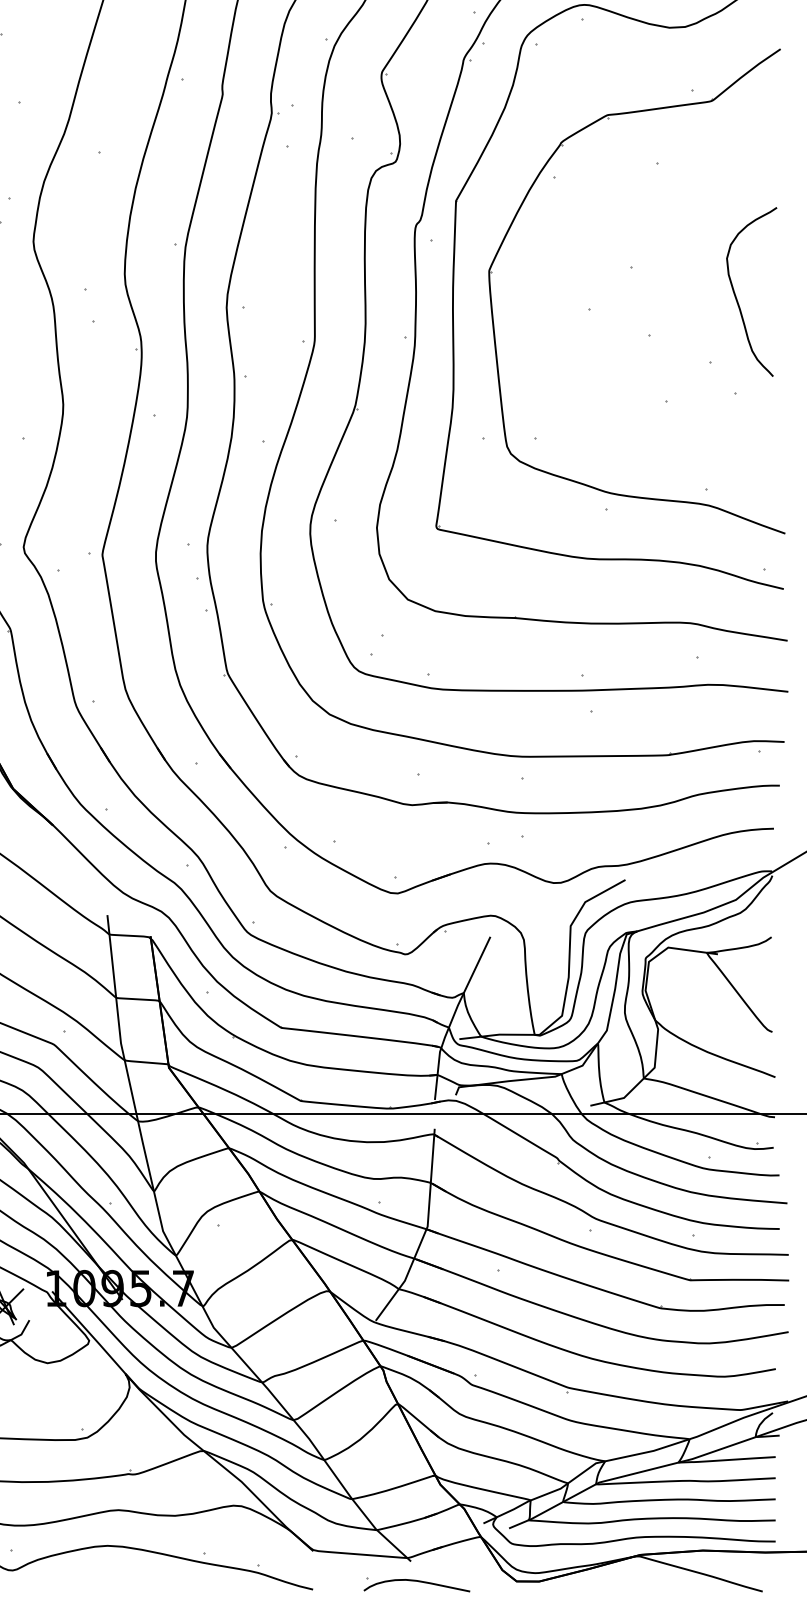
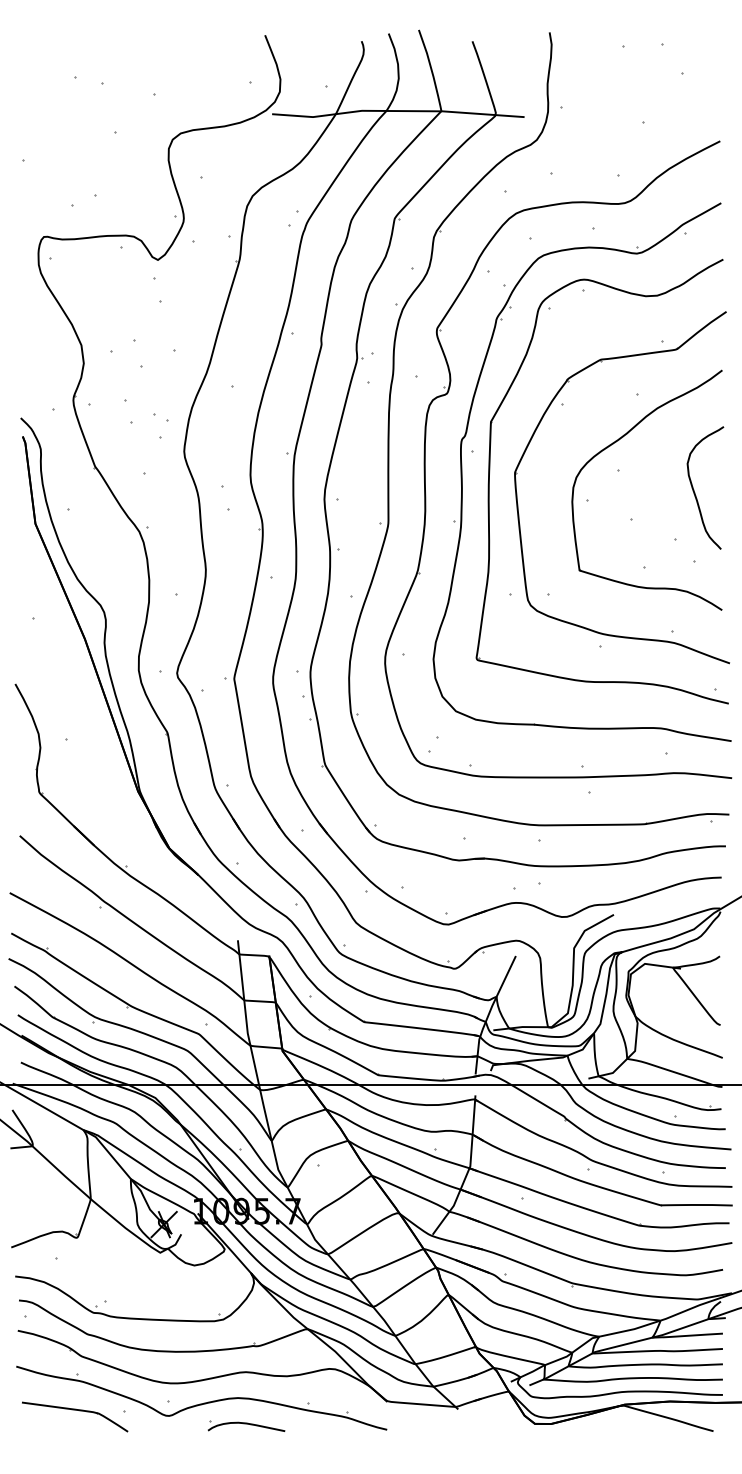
part: (629, 229) -> (616, 442), added
part: (416, 1583) -> (246, 1425), moved

